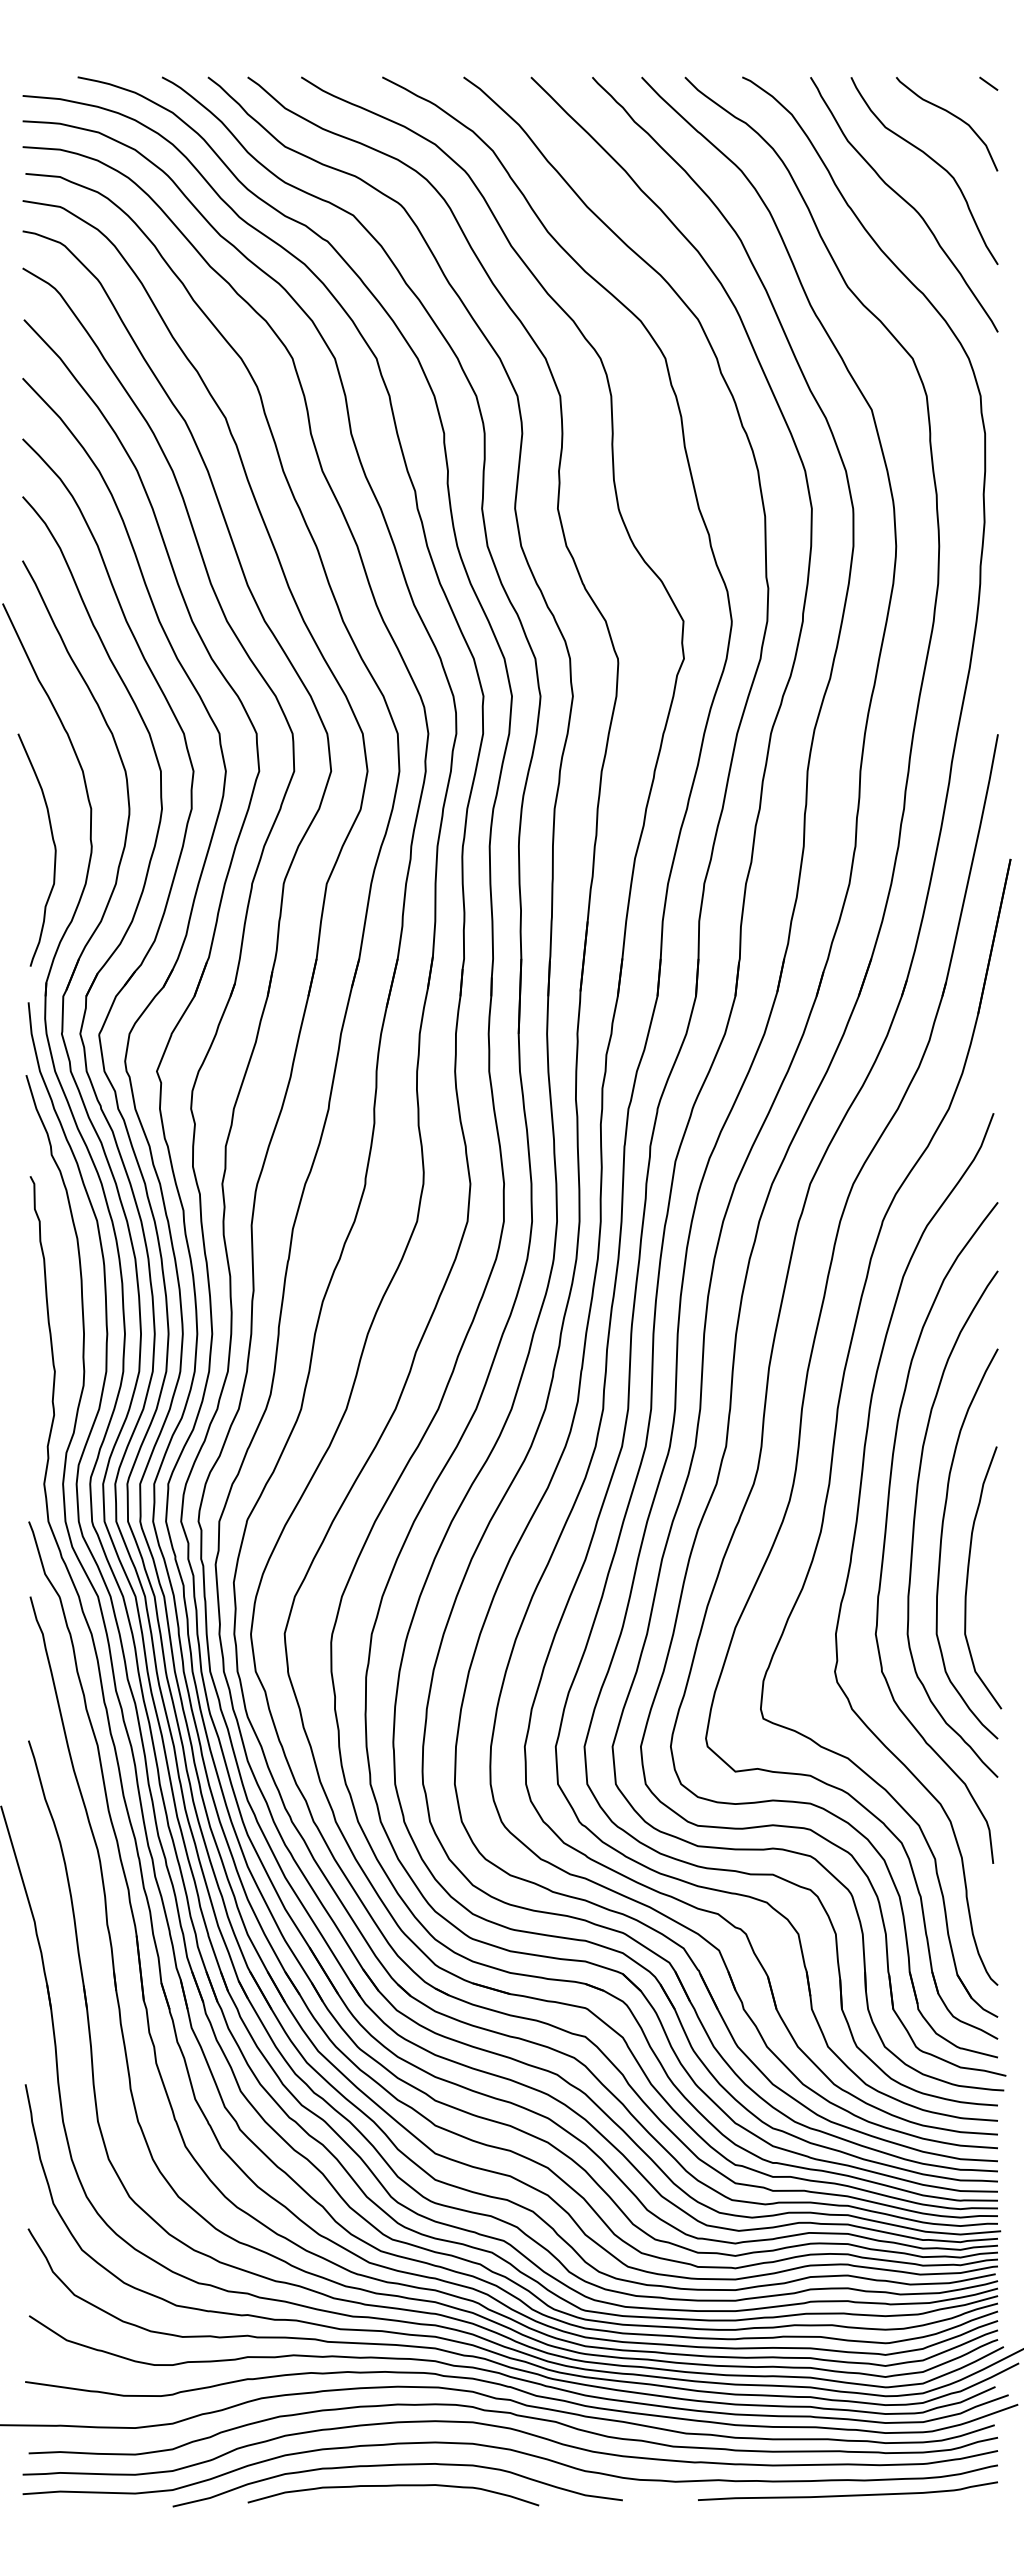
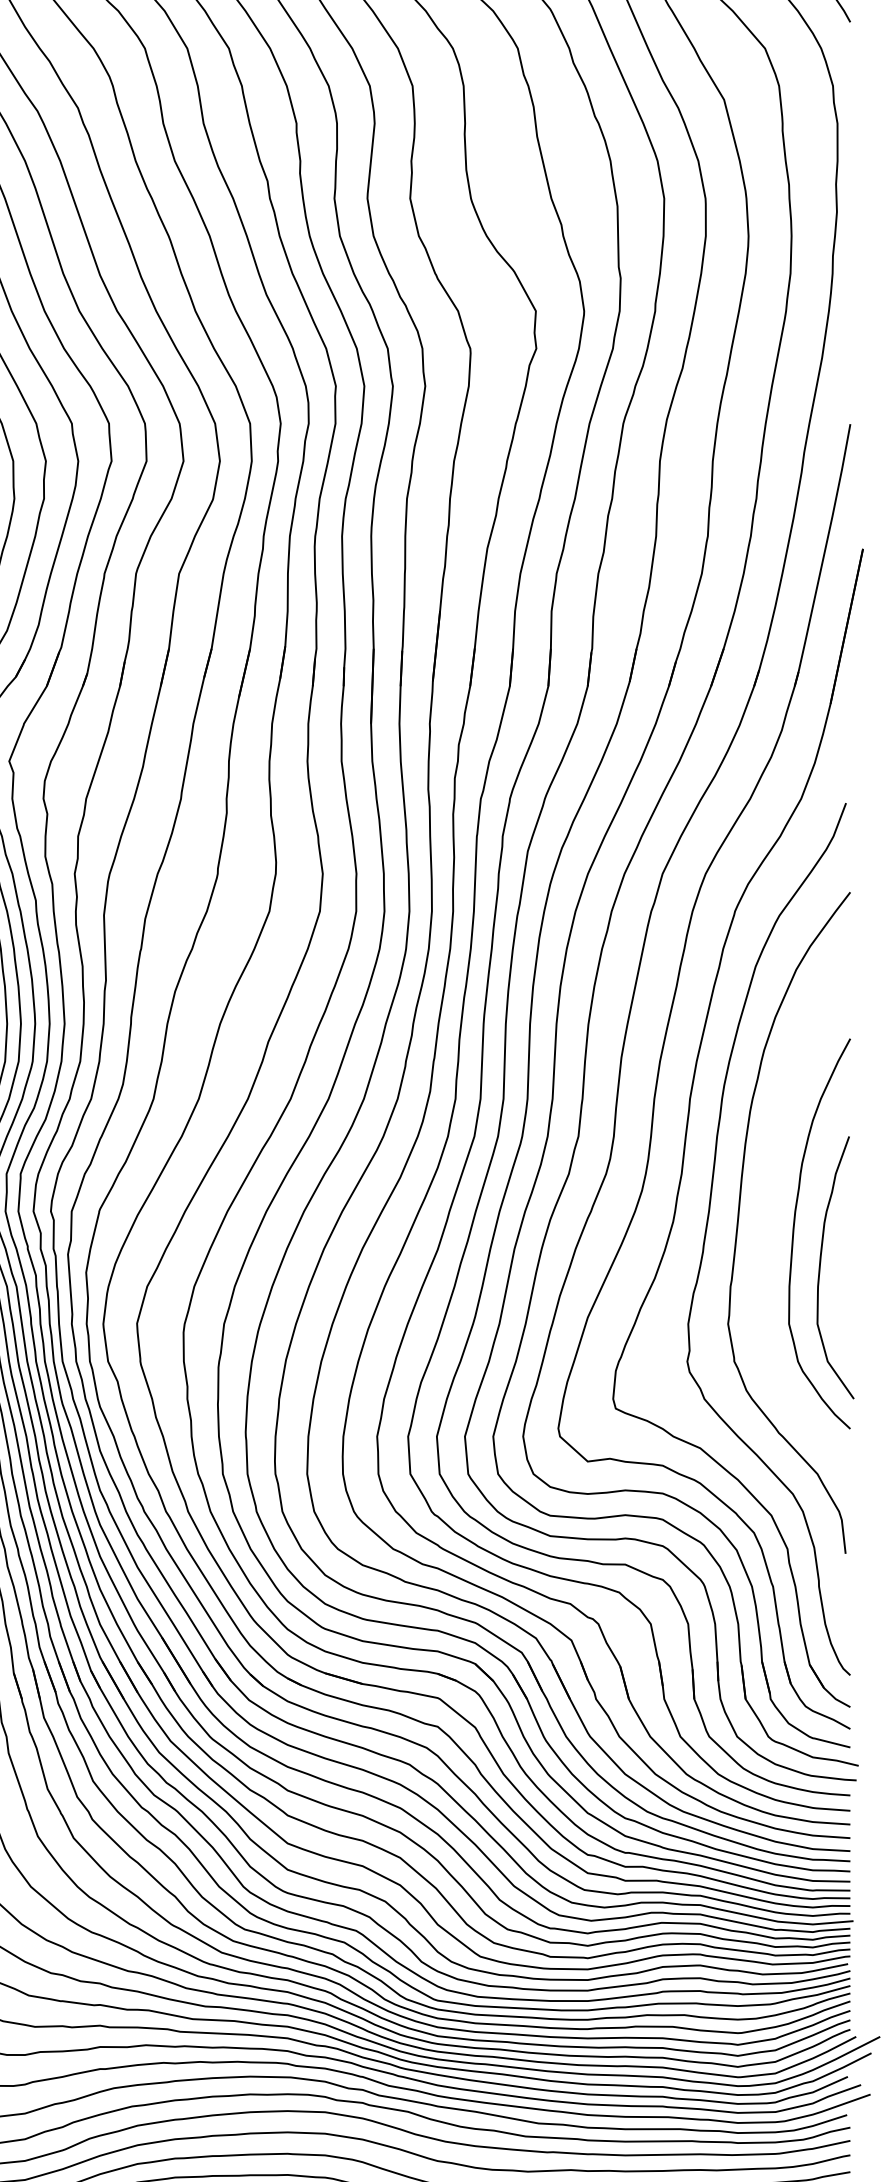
curve: (915, 1520) -> (767, 1210), removed

